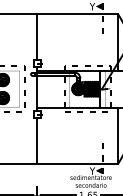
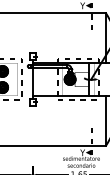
line: (37, 36) -> (33, 32), removed
hatch: (91, 88) -> (81, 79), removed
line: (37, 140) -> (33, 125), removed

